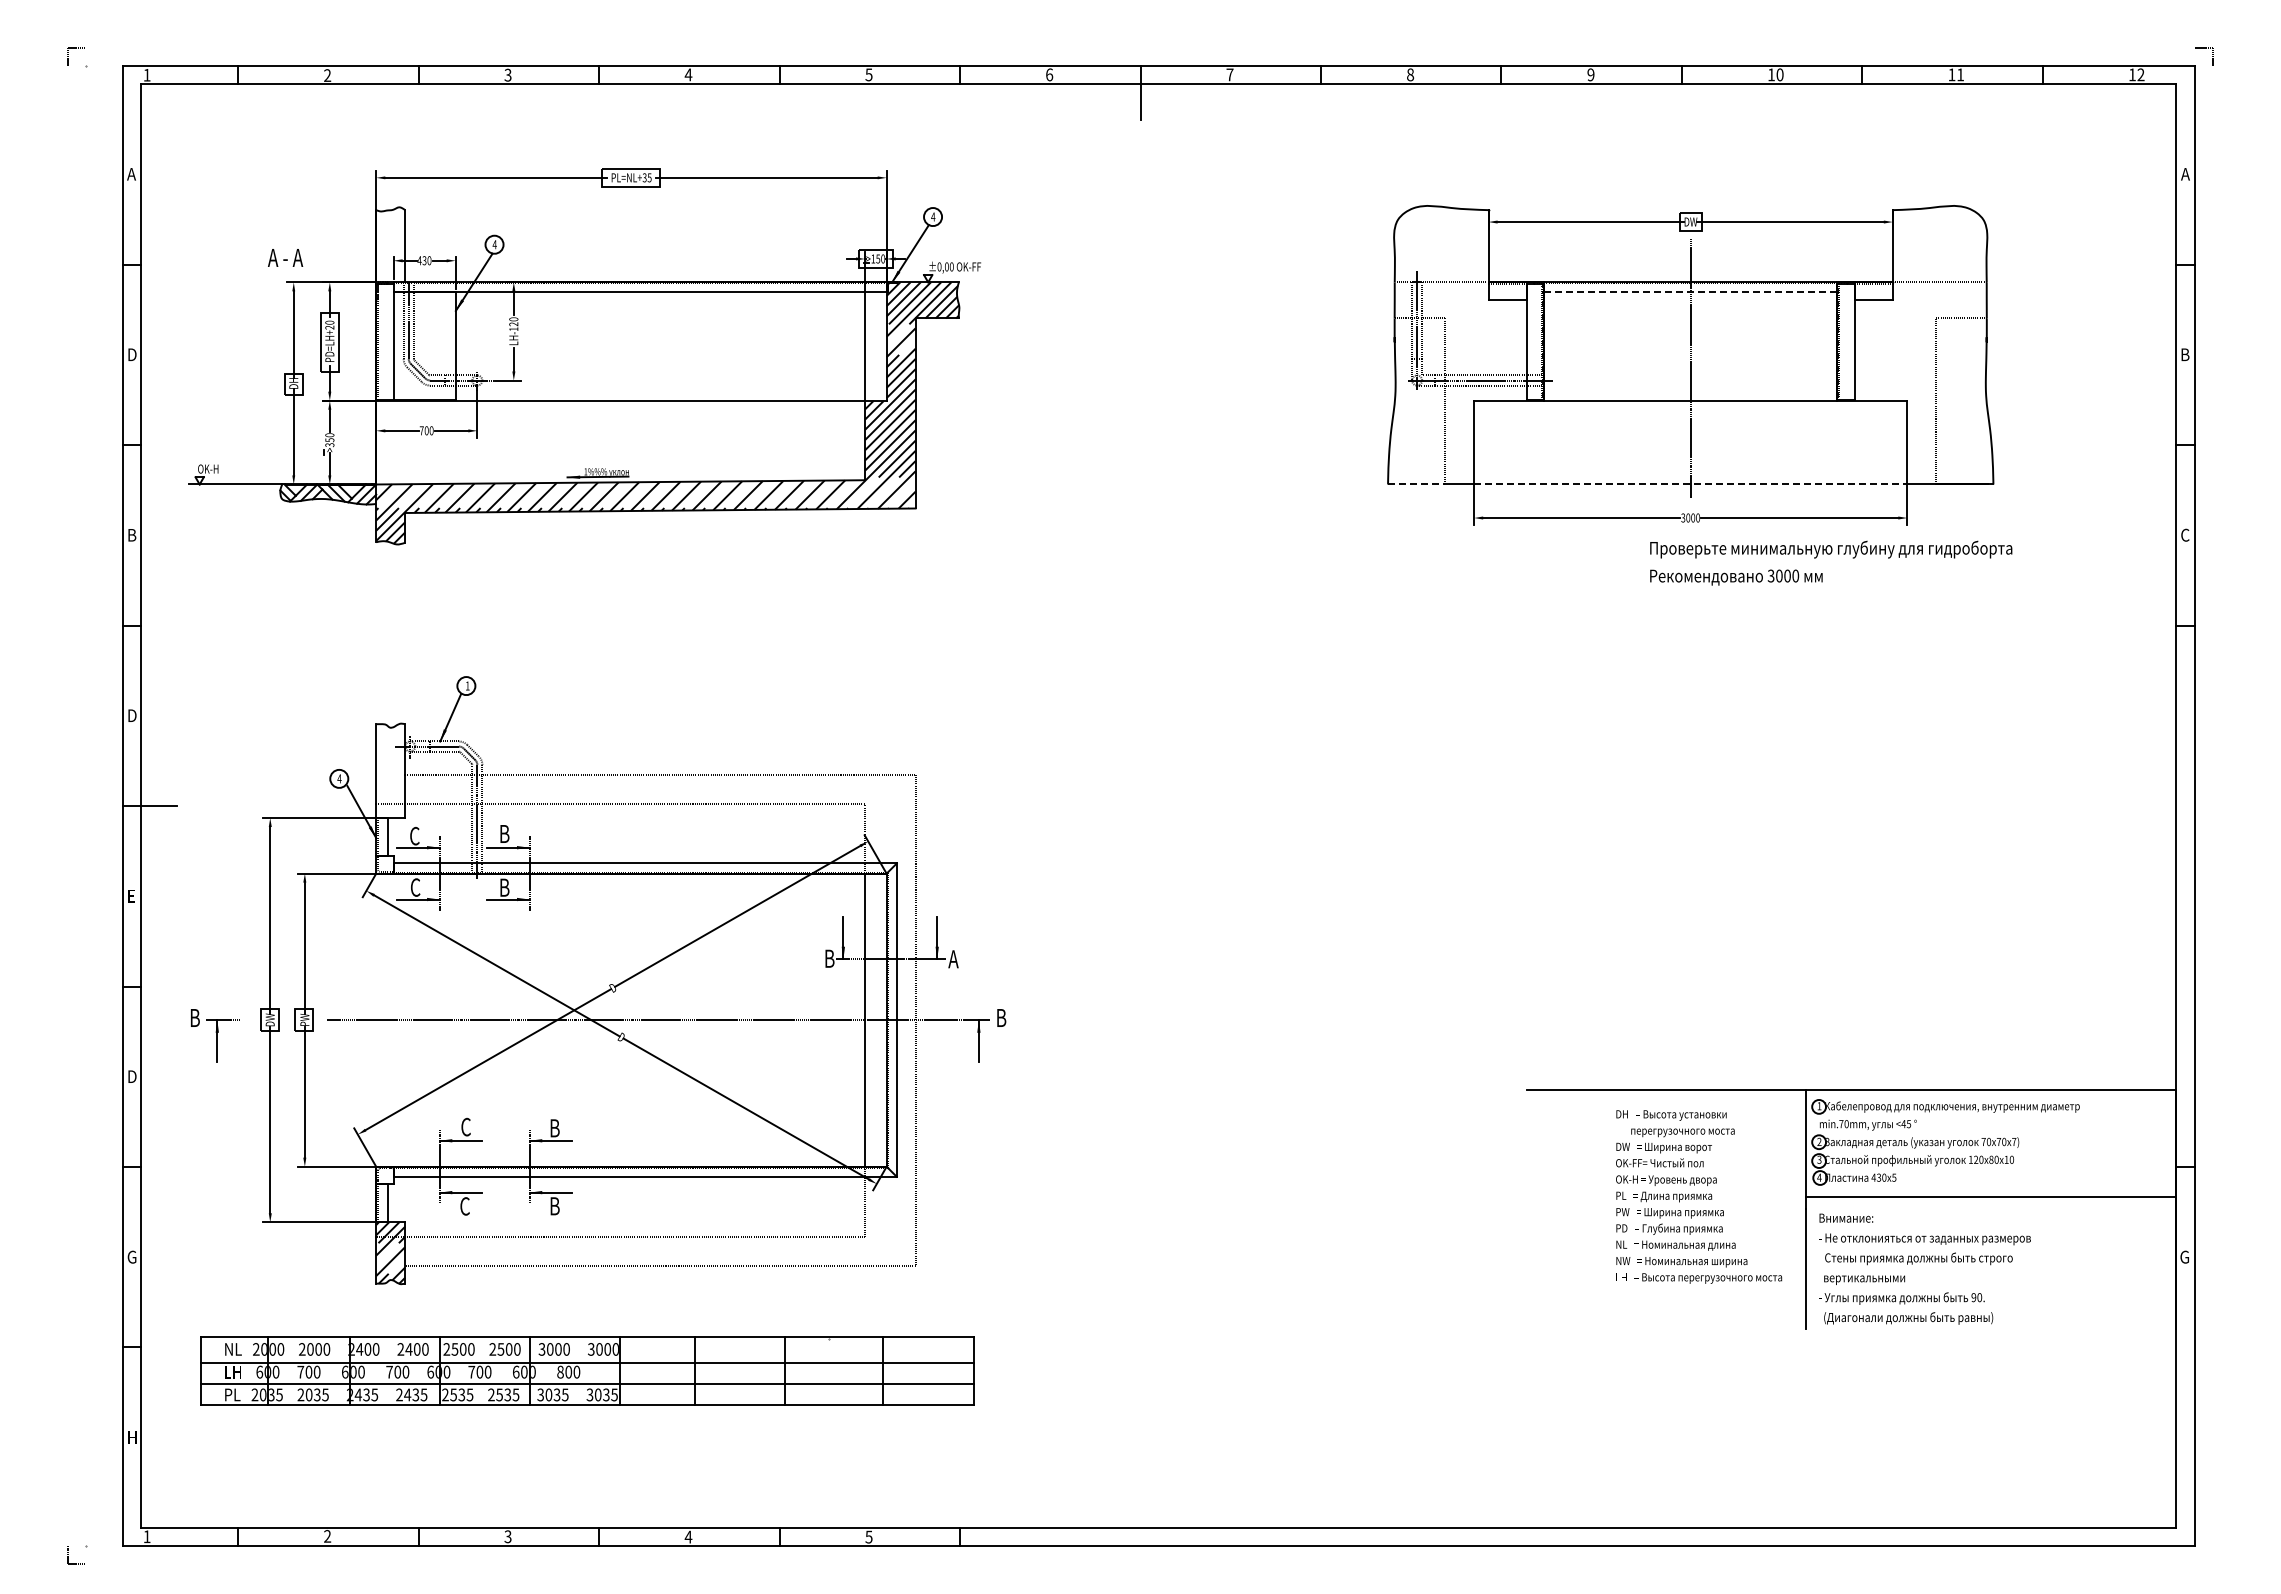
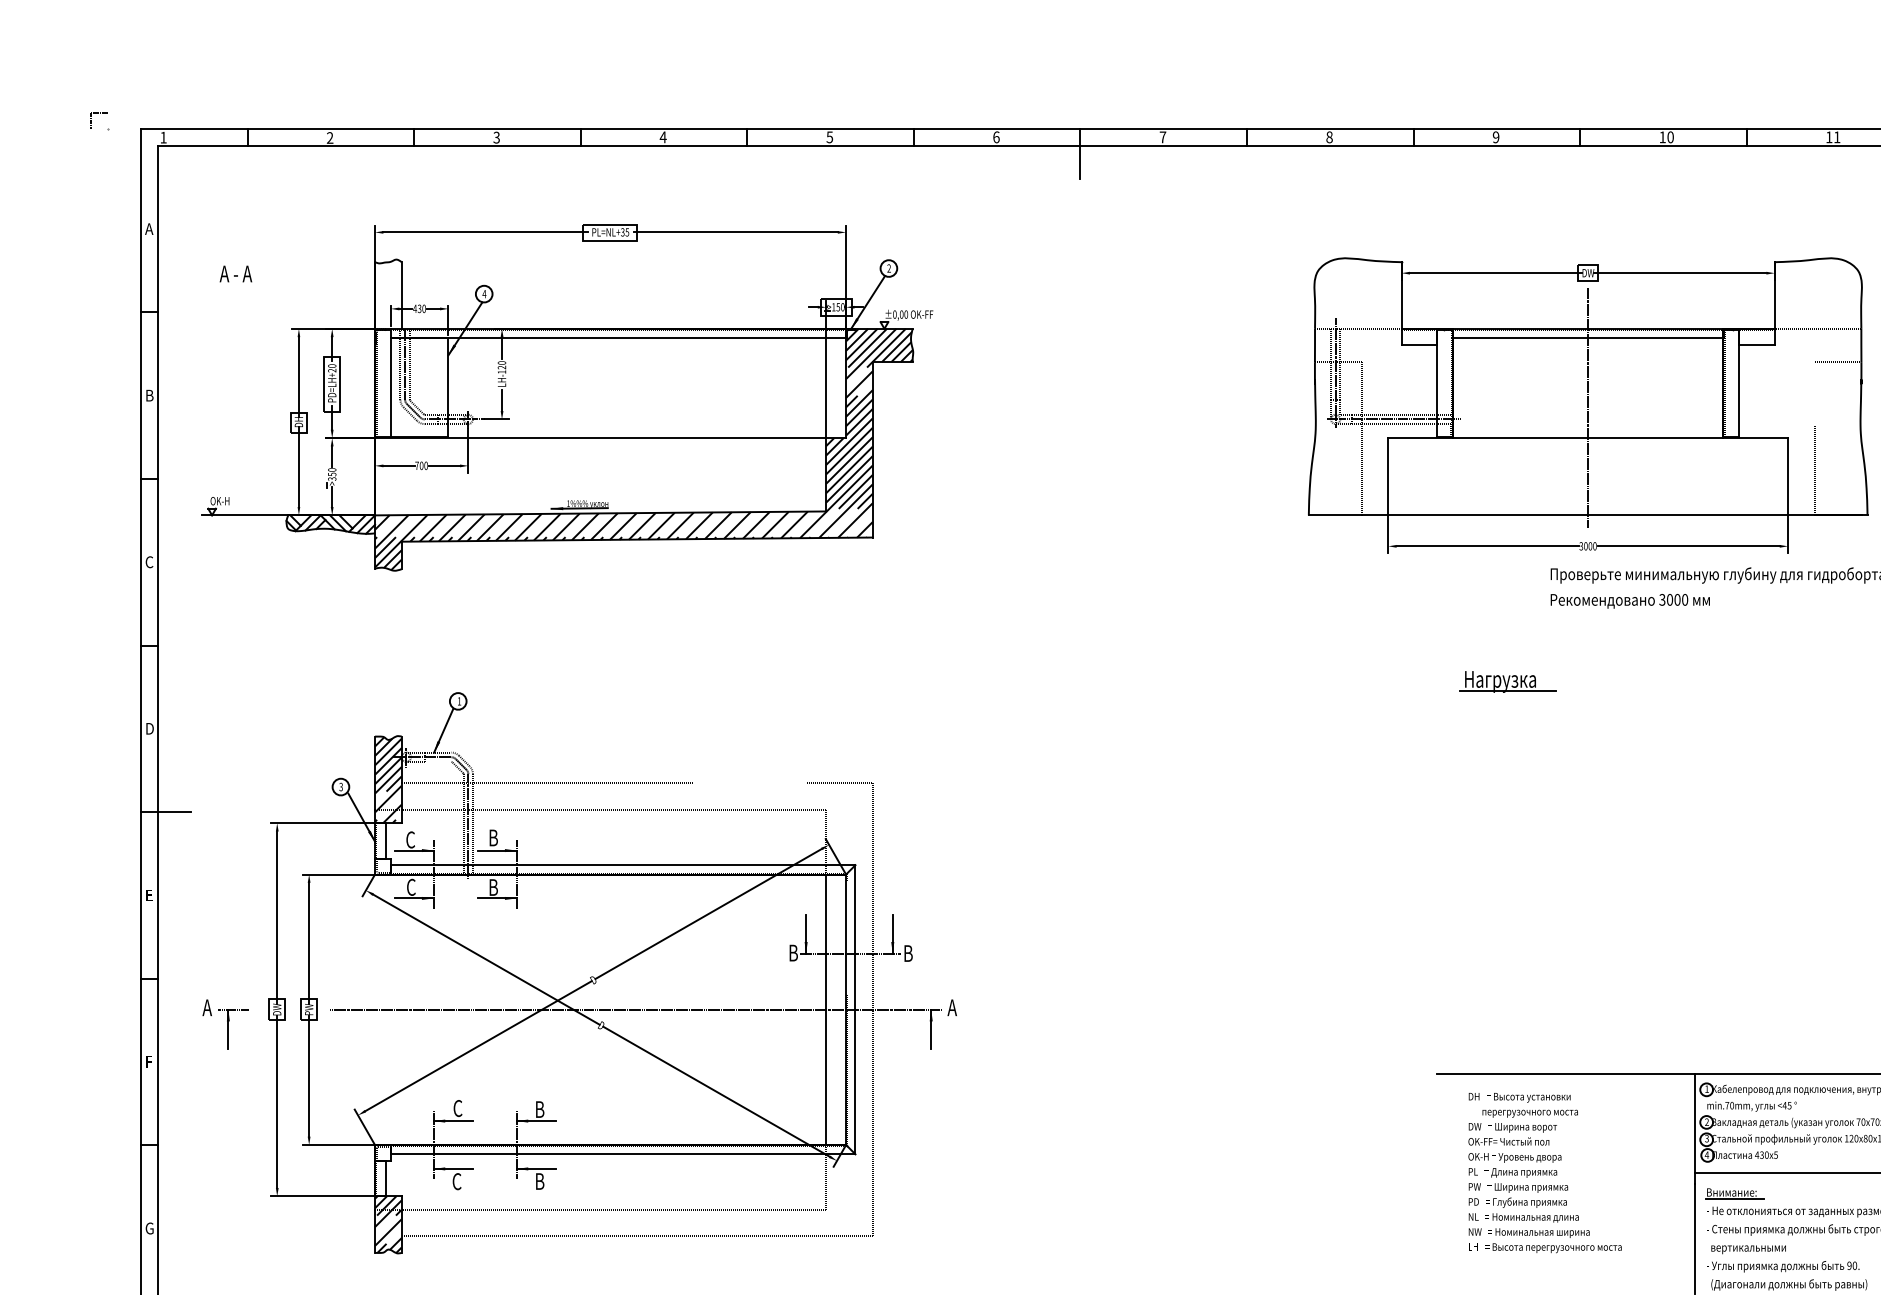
text: (933, 216) -> (889, 268), 4 -> 2
text: (285, 257) -> (235, 273), moved
line: (1690, 292) -> (1587, 338), dashed -> solid
text: (132, 354) -> (150, 395), D -> B
line: (1416, 484) -> (1335, 515), dashed -> solid
line: (1690, 484) -> (1587, 515), dashed -> solid
text: (131, 534) -> (149, 561), B -> C
part: (1603, 664) -> (1507, 681), added
hatch: (390, 771) -> (388, 780), added
text: (339, 778) -> (341, 786), 4 -> 3
text: (953, 959) -> (907, 953), A -> B
text: (194, 1017) -> (207, 1007), B -> A
text: (1001, 1017) -> (952, 1007), B -> A
text: (132, 1076) -> (150, 1061), D -> F
text: (1699, 1196) -> (1545, 1172), moved
line: (1849, 1225) -> (1734, 1199), added

